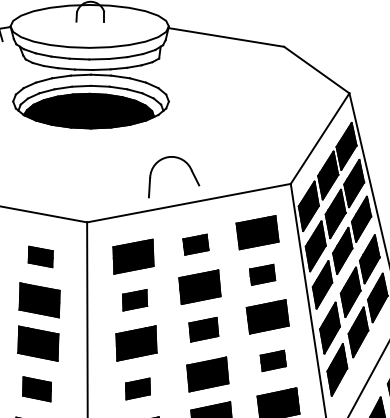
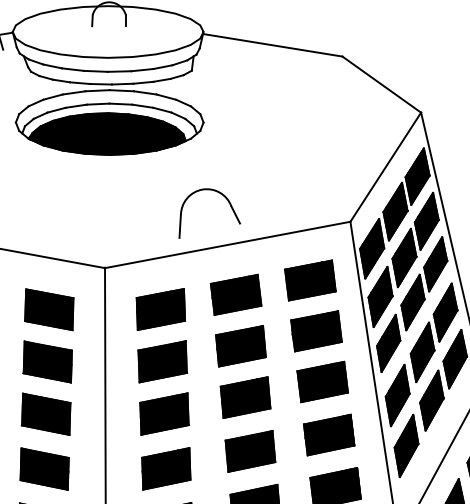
part: (195, 244) -> (235, 294), size x1.67
part: (40, 256) -> (48, 309), size x1.67
part: (262, 274) -> (316, 330), size x1.67
part: (134, 300) -> (162, 362), size x1.67
part: (203, 329) -> (245, 397), size x1.43
part: (273, 360) -> (329, 434), size x1.67
part: (137, 388) -> (165, 468), size x1.67
part: (36, 389) -> (44, 469), size x1.43

